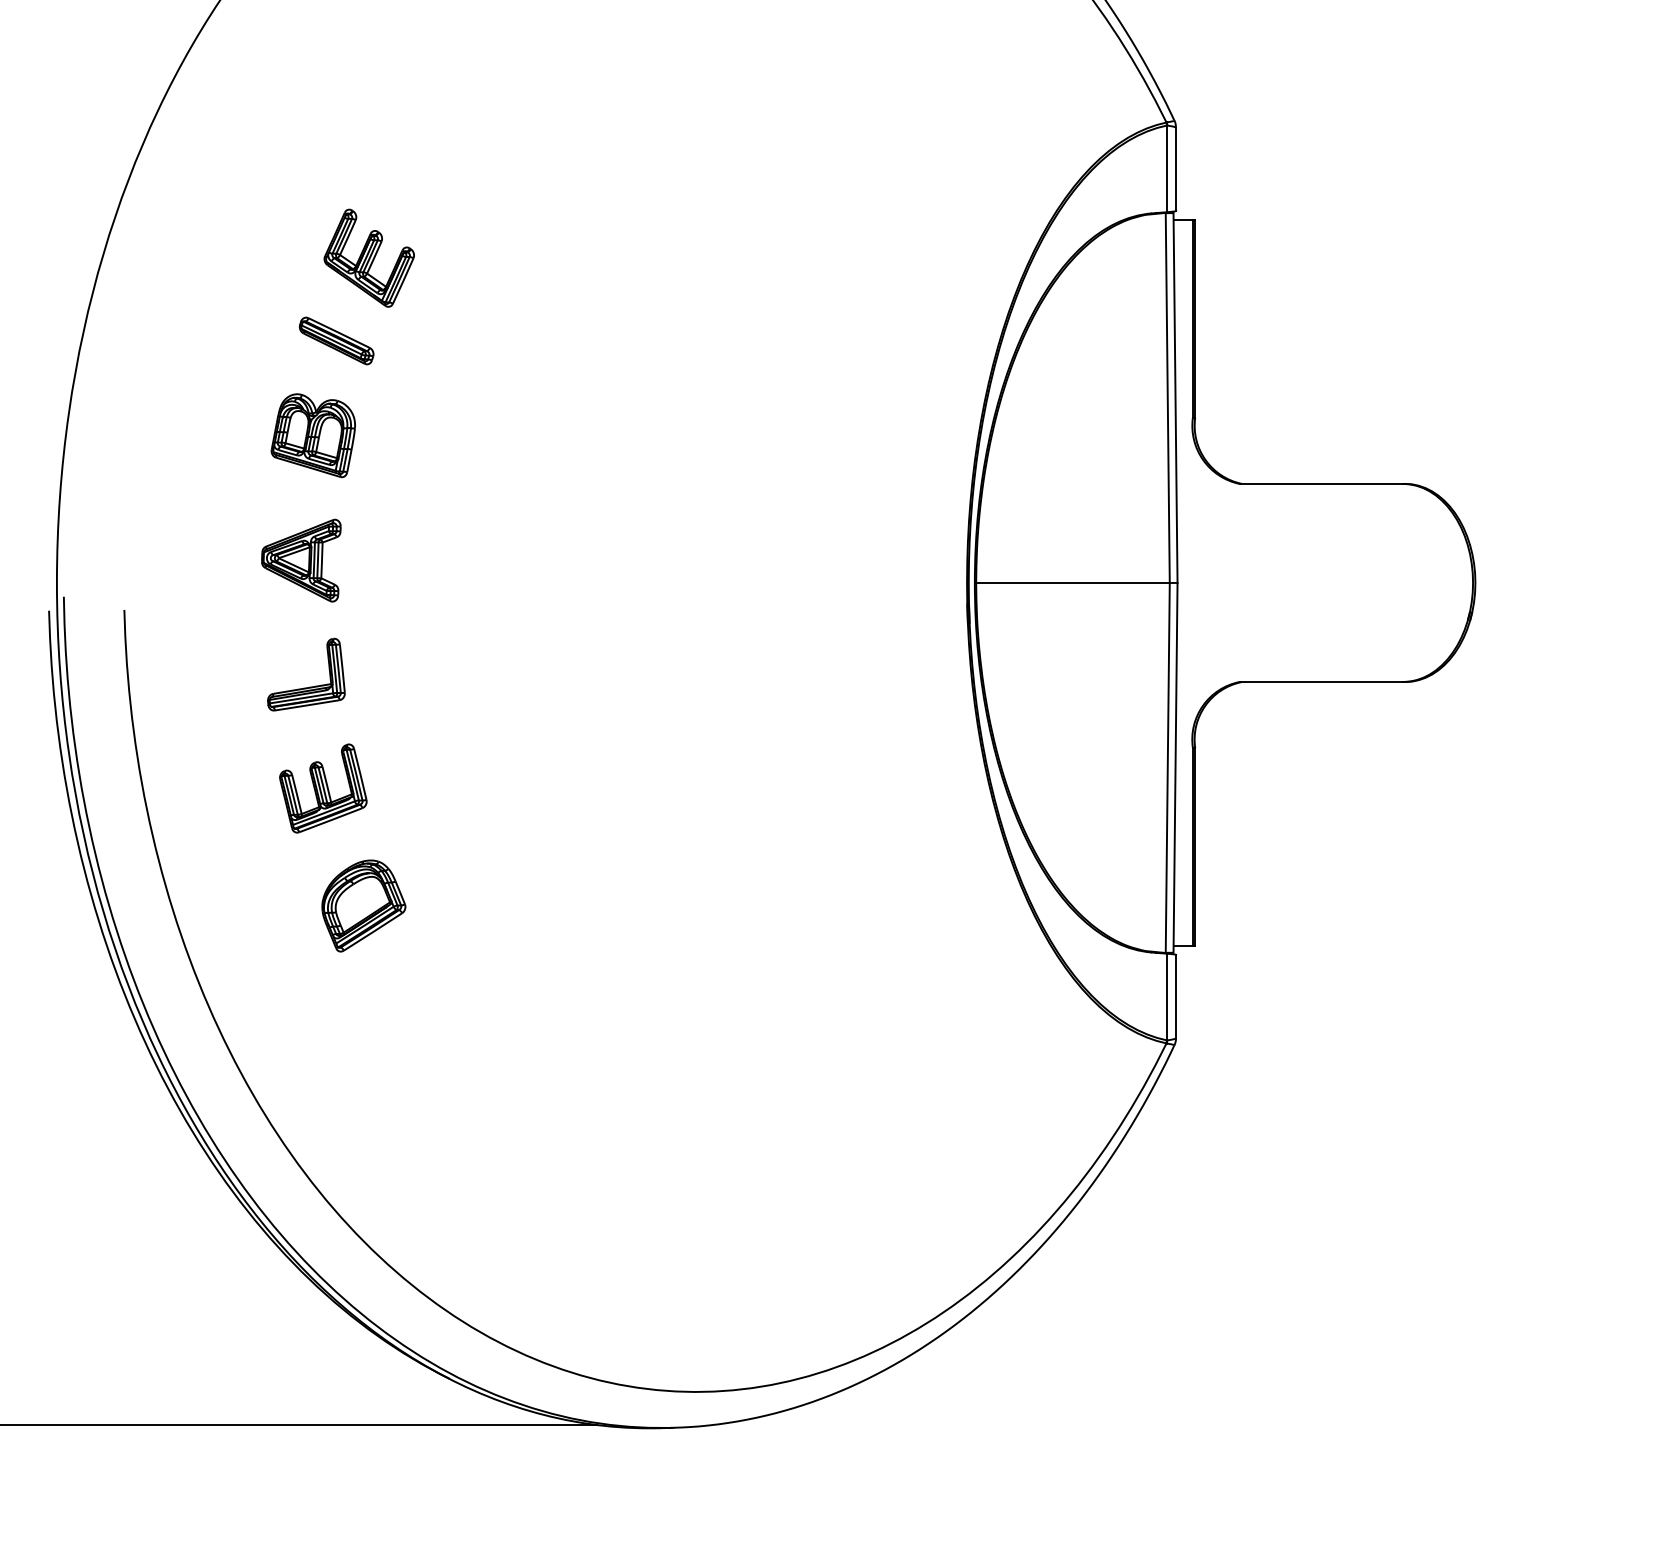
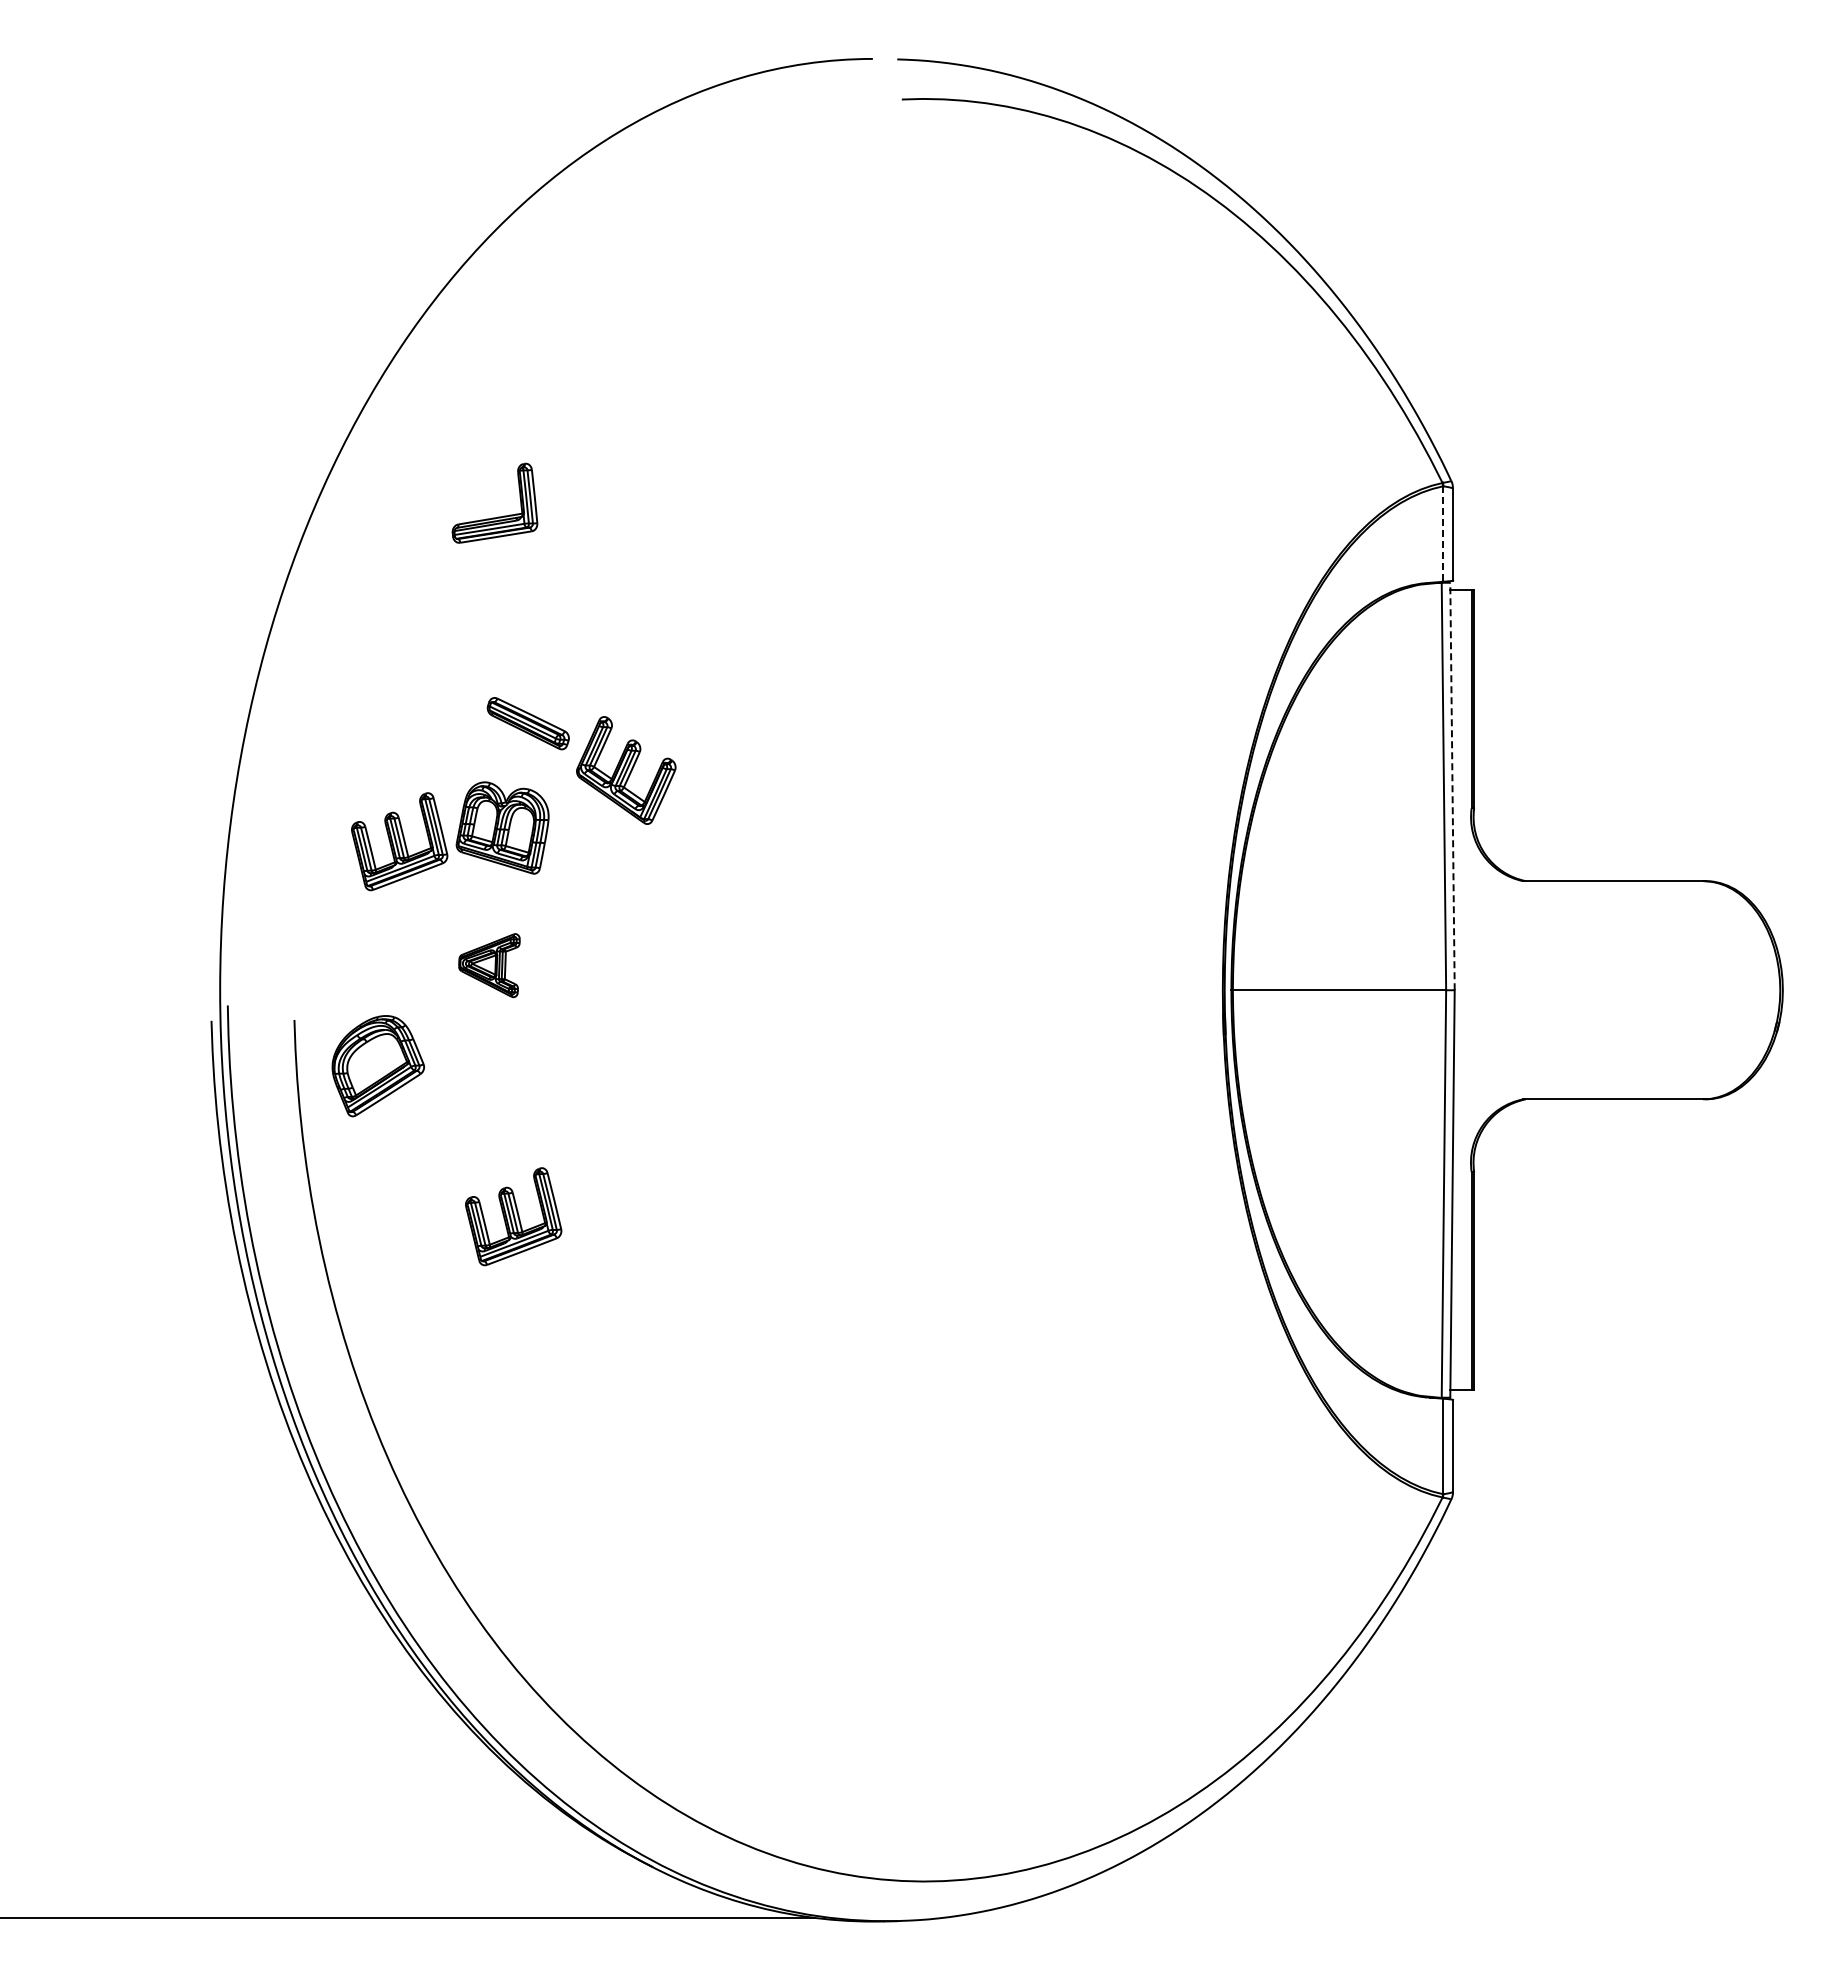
line: (1167, 169) -> (1443, 534), solid -> dashed
part: (369, 258) -> (626, 770), moved
line: (1175, 398) -> (1452, 786), solid -> dashed
part: (219, 447) -> (399, 841), added
part: (301, 560) -> (489, 965), size x0.7
part: (309, 686) -> (498, 516), moved
part: (363, 906) -> (377, 1066), moved

